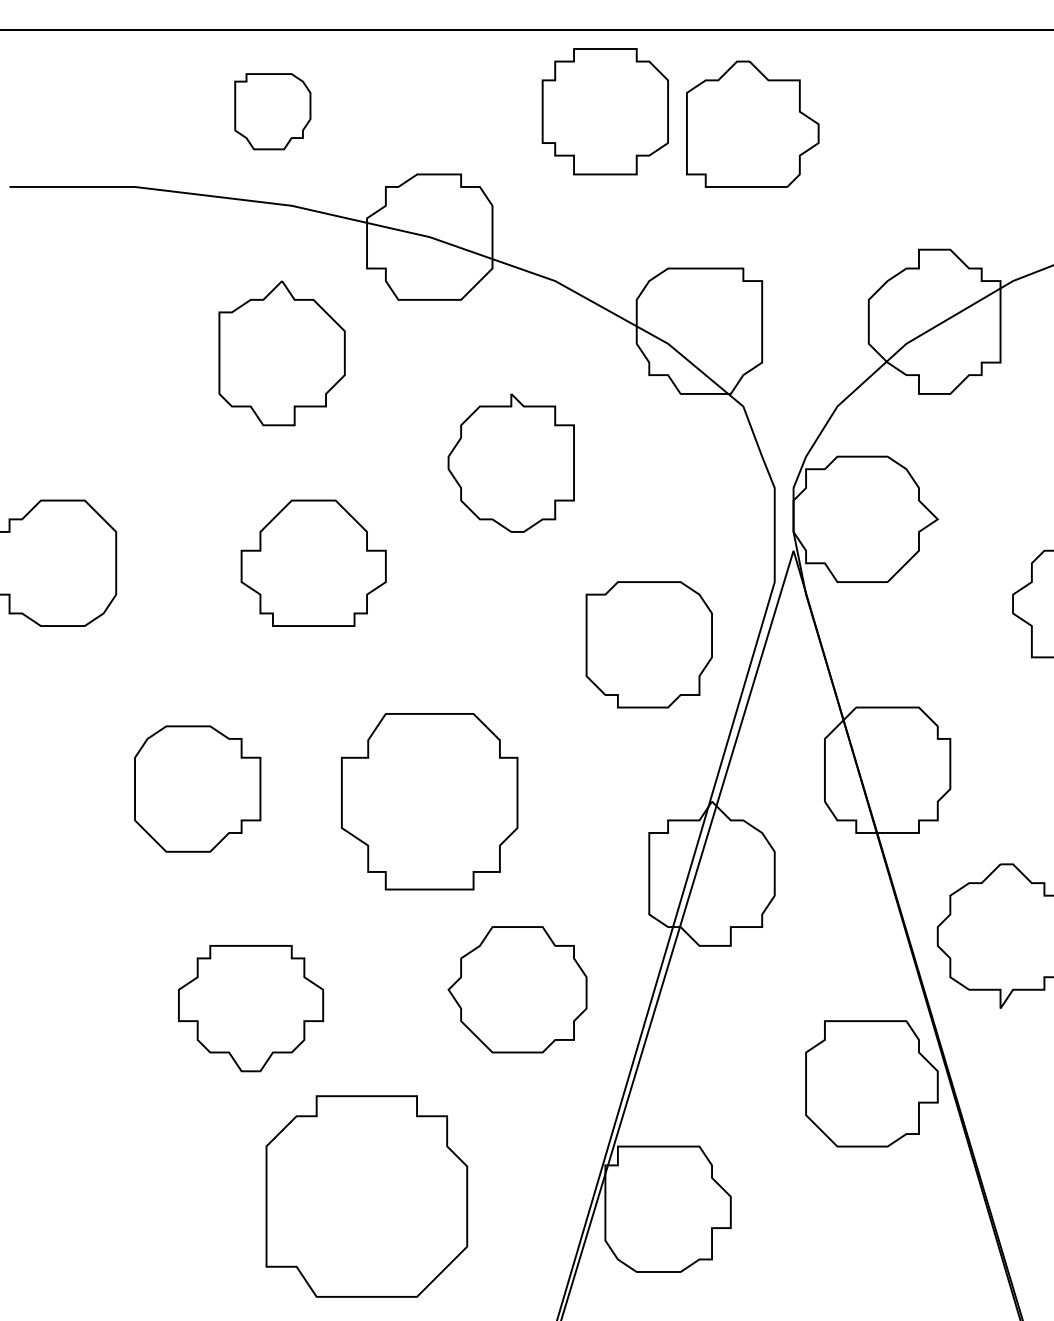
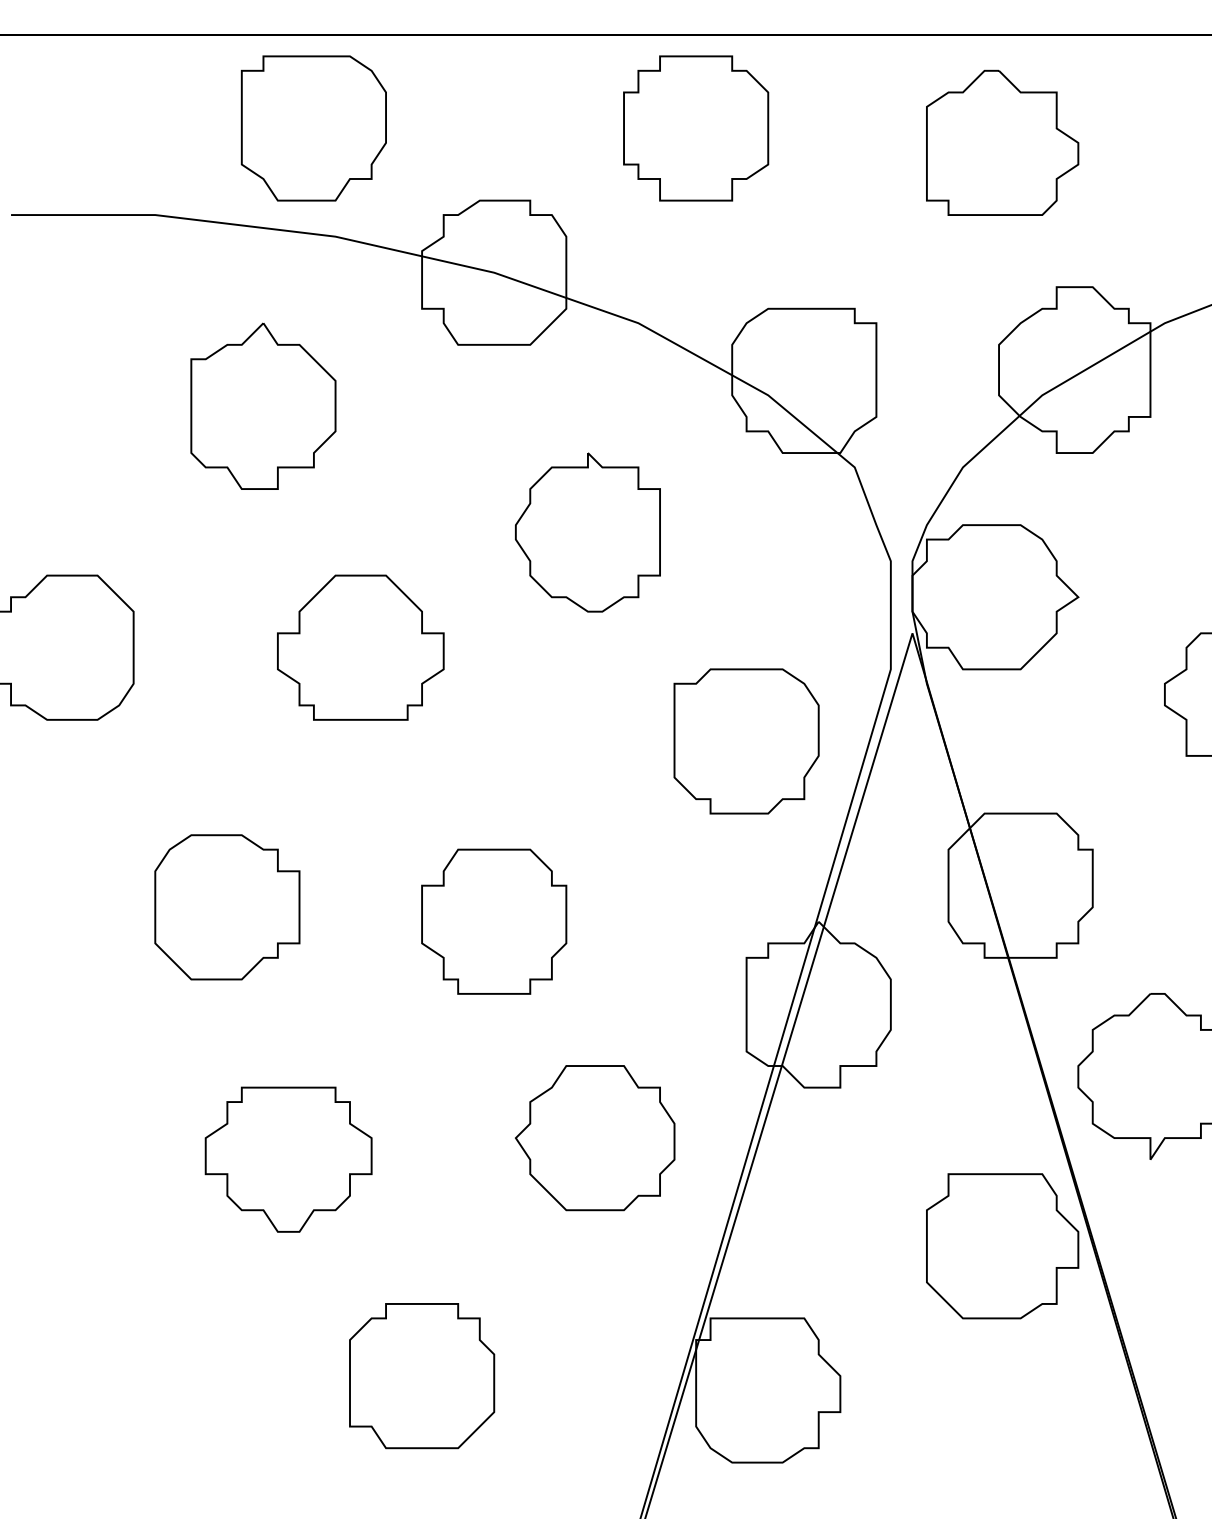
part: (272, 111) -> (313, 128), size x1.67
part: (752, 123) -> (1002, 142), moved
part: (282, 352) -> (263, 405), moved
part: (430, 801) -> (494, 921), size x0.71
part: (367, 1197) -> (422, 1376), size x0.62

